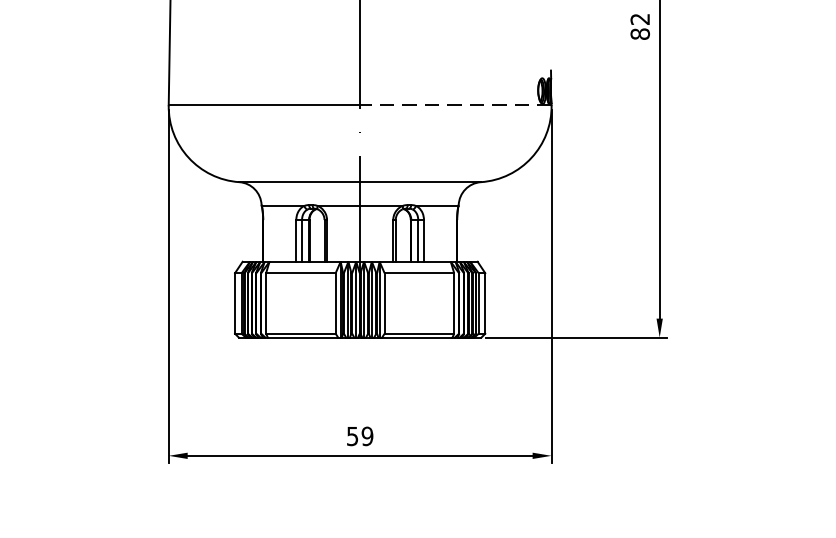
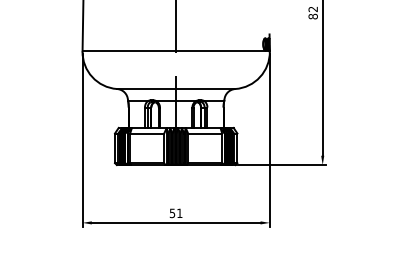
line: (456, 105) -> (223, 51), dashed -> solid
text: (366, 436) -> (179, 213), 59 -> 51

